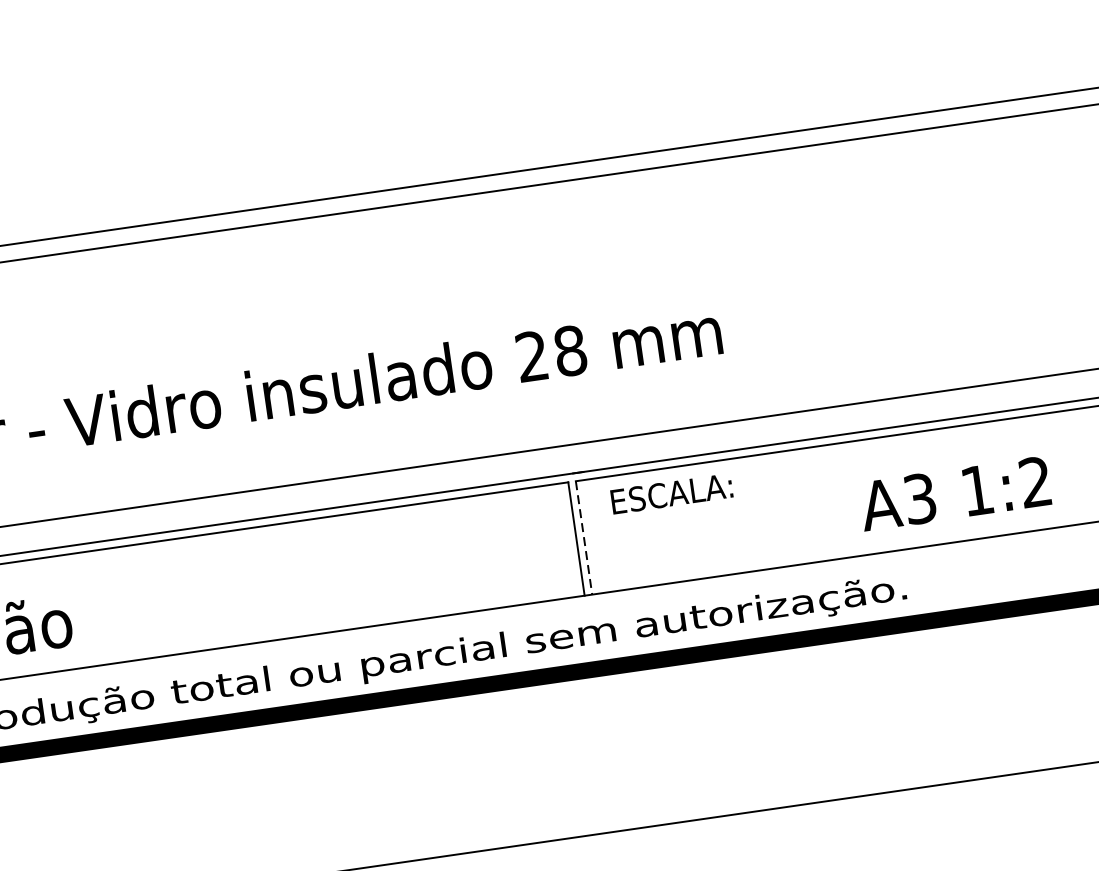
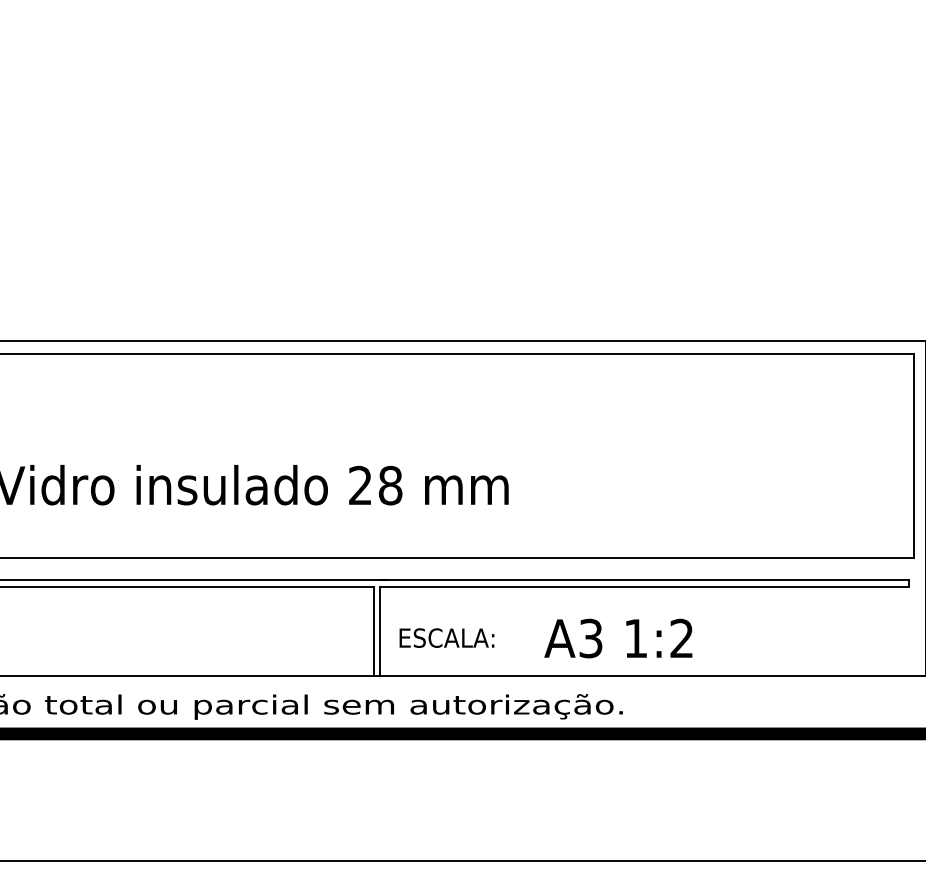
text: (671, 493) -> (446, 637), moved
text: (955, 493) -> (618, 638), moved
line: (584, 538) -> (380, 631), dashed -> solid

